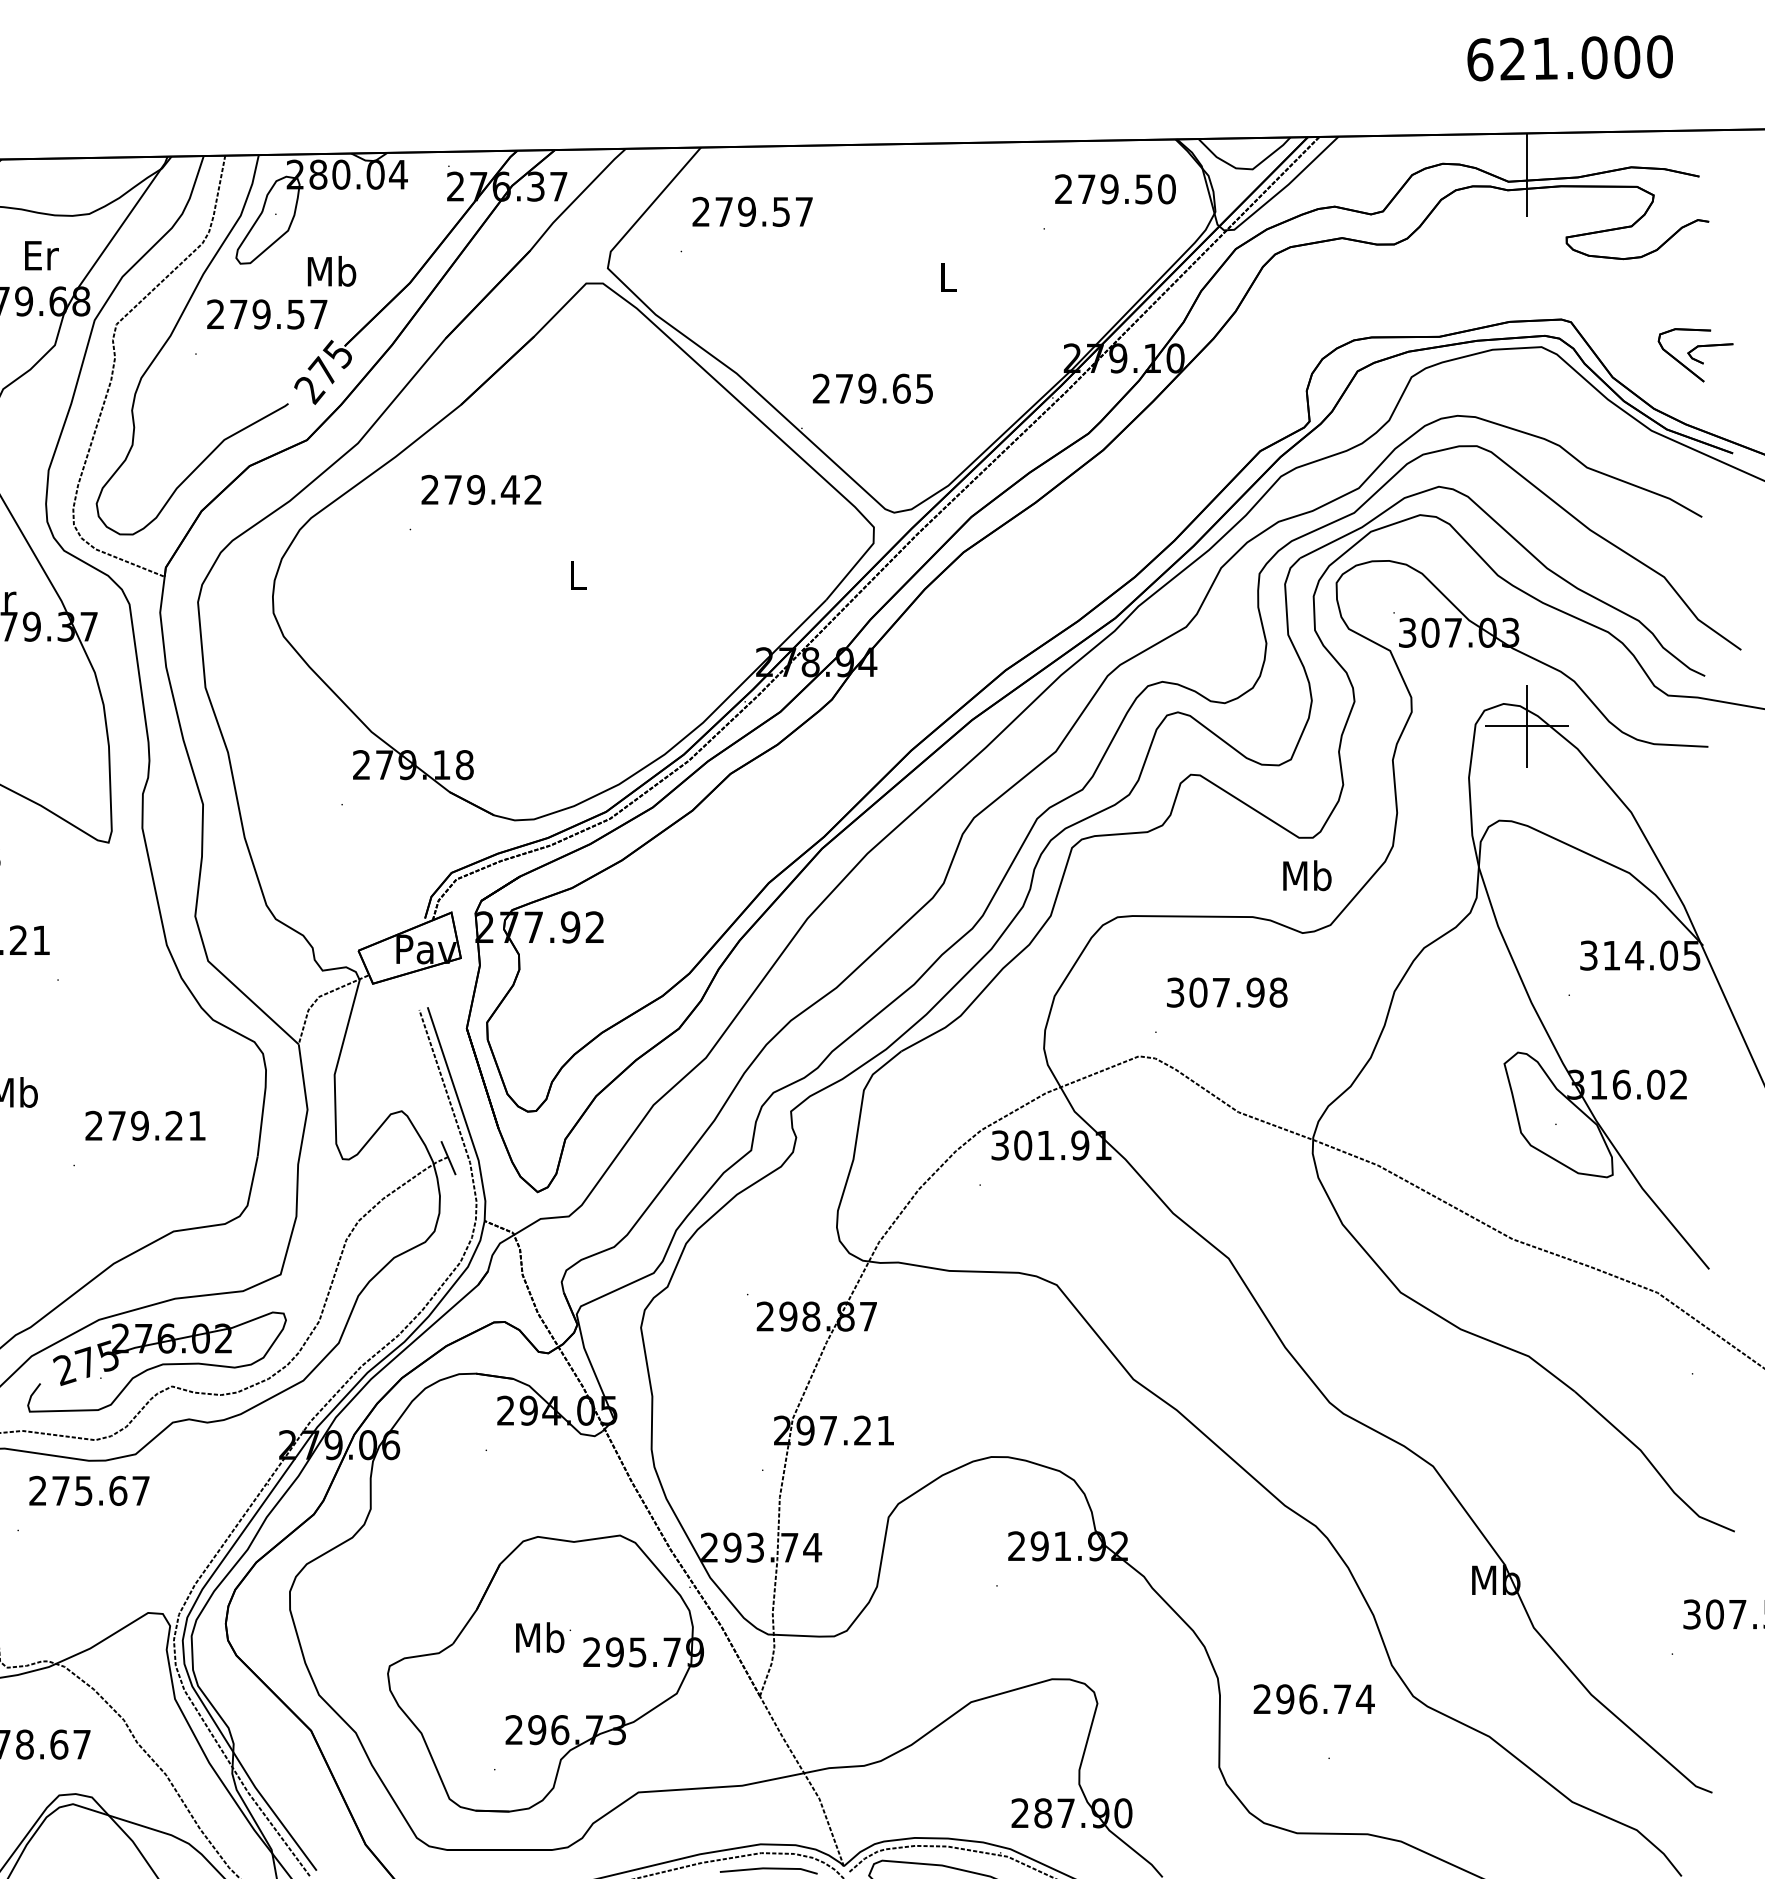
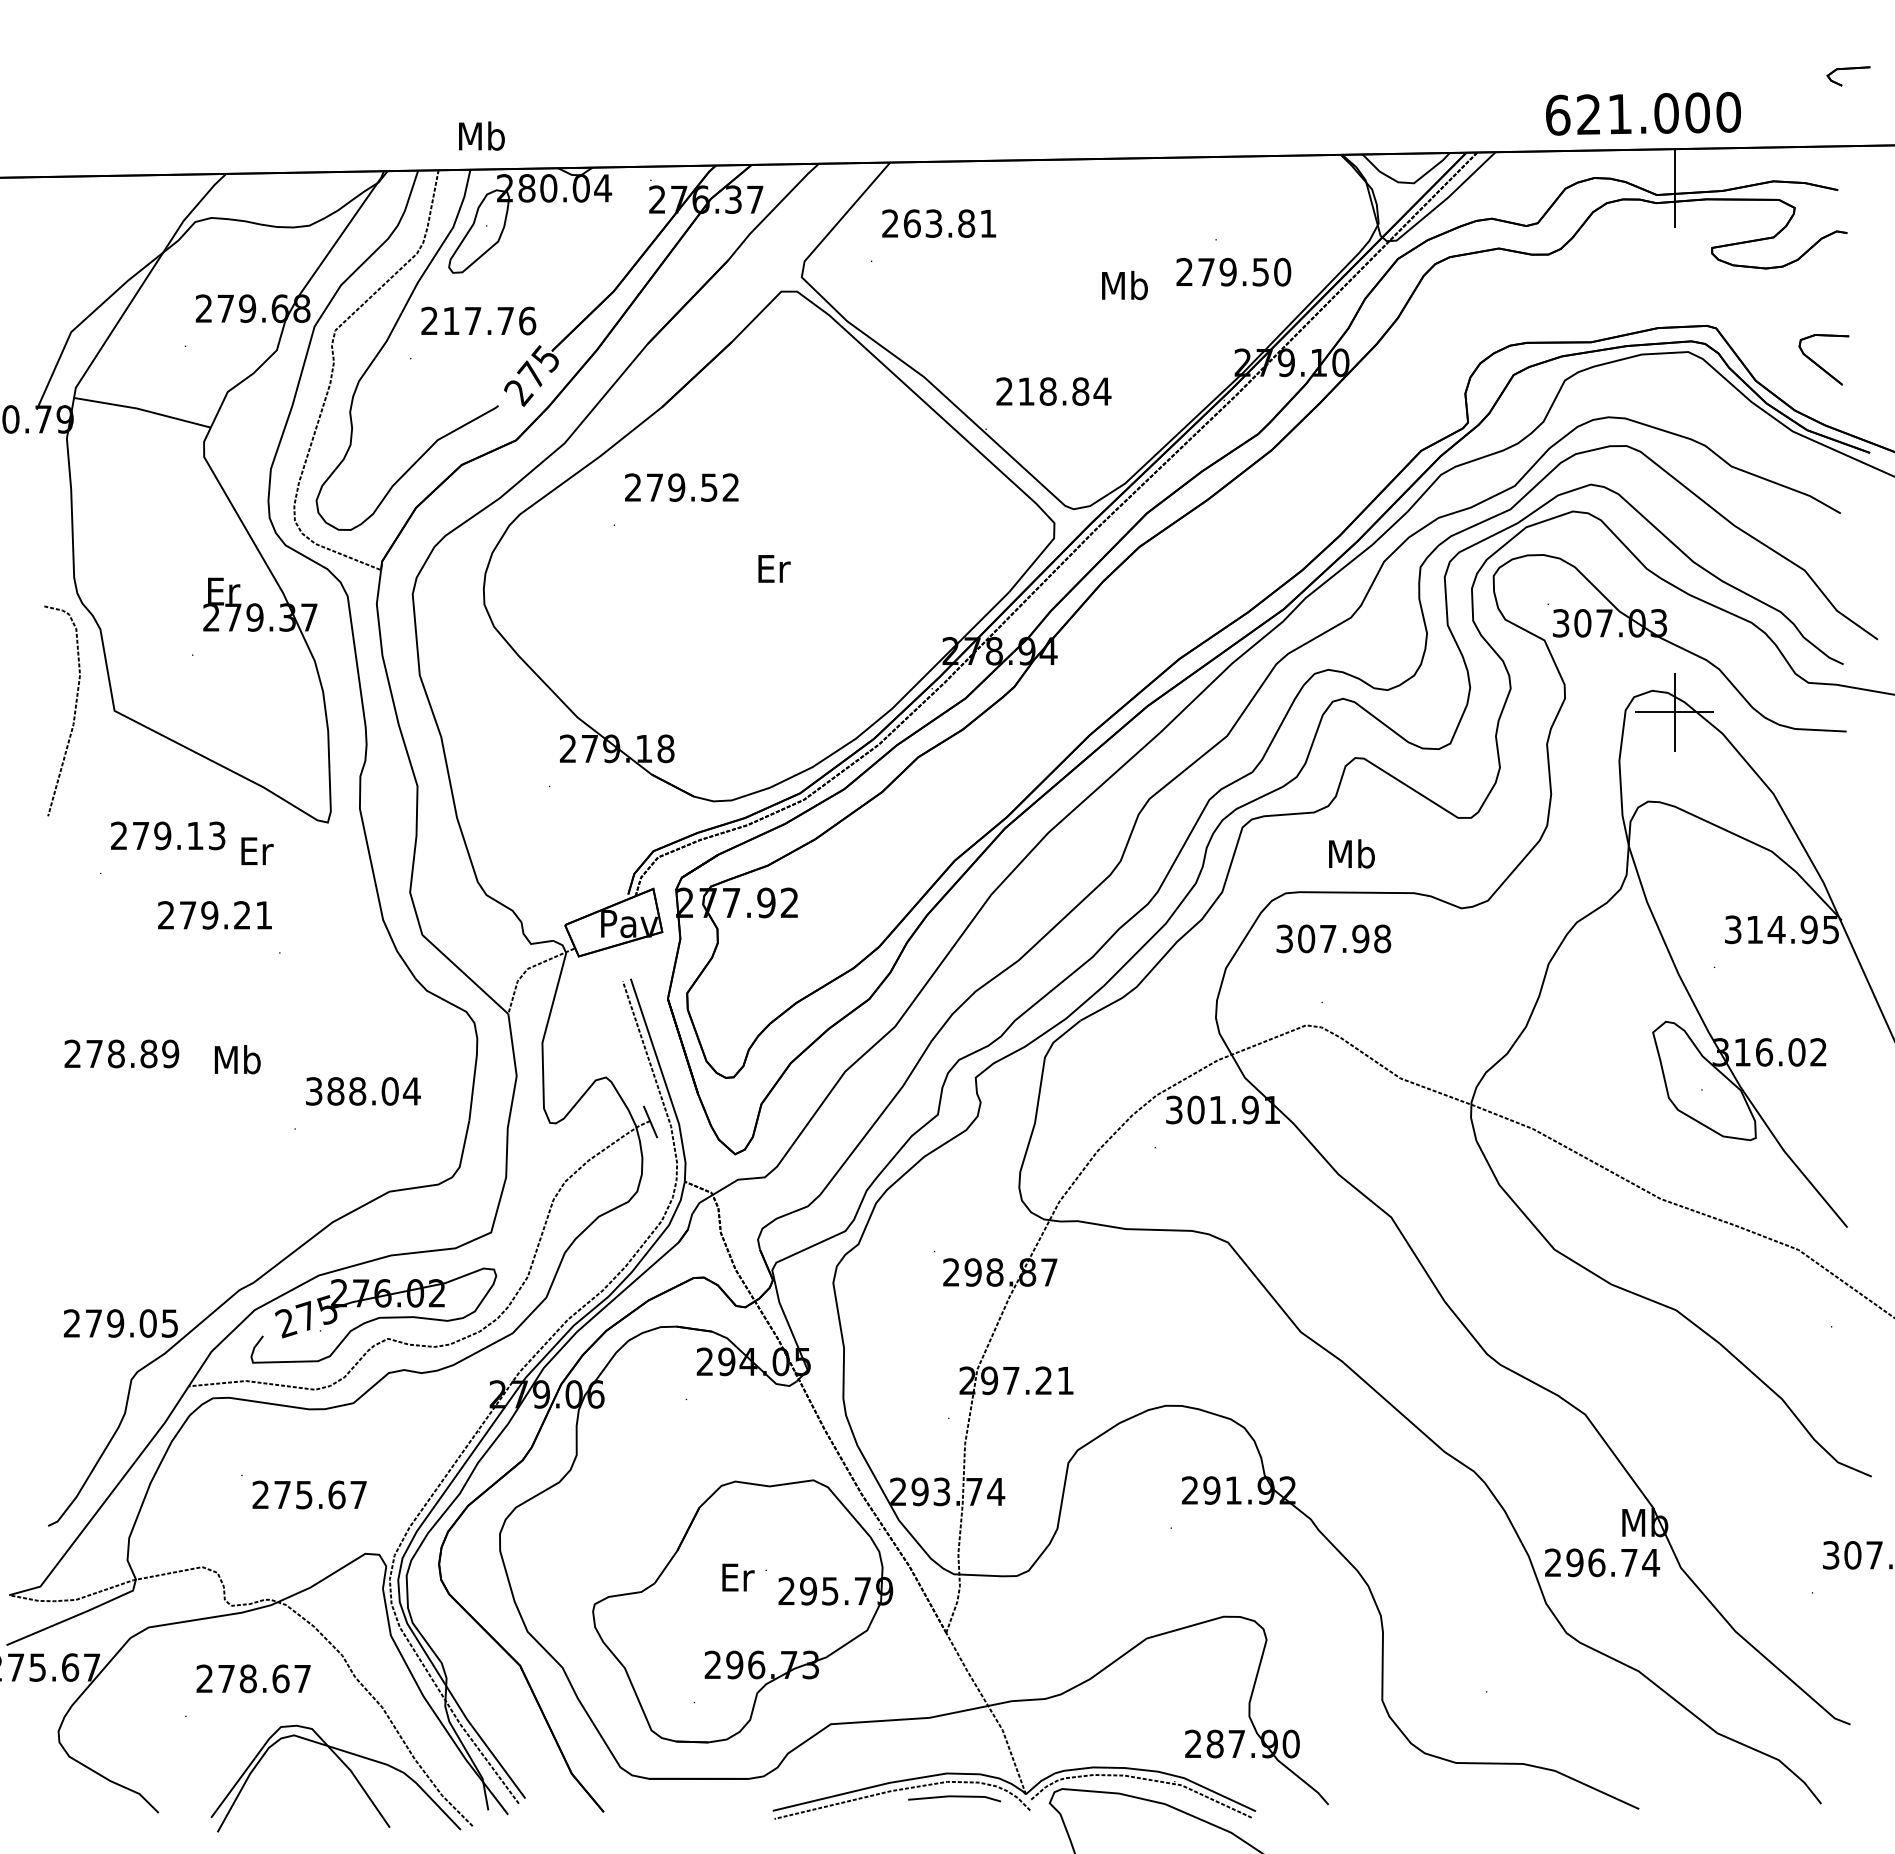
text: (1570, 57) -> (1643, 113), moved
text: (1115, 189) -> (1233, 272), moved
text: (763, 211) -> (949, 223), 279.57 -> 263.81
text: (41, 255) -> (257, 851), moved
text: (331, 270) -> (481, 135), moved
text: (947, 277) -> (1124, 285), L -> Mb
text: (278, 313) -> (489, 320), 279.57 -> 217.76
part: (1710, 346) -> (1848, 69), moved
text: (884, 388) -> (1064, 391), 279.65 -> 218.84
text: (510, 489) -> (709, 487), 279.42 -> 279.52
text: (579, 575) -> (774, 568), L -> Er
text: (1306, 875) -> (1351, 853), moved
text: (1668, 955) -> (1808, 929), 314.05 -> 314.95
text: (1226, 992) -> (1333, 938), moved
text: (145, 1125) -> (362, 1091), 279.21 -> 388.04
text: (89, 1490) -> (309, 1494), moved
text: (540, 1636) -> (737, 1576), Mb -> Er
text: (1314, 1698) -> (1602, 1562), moved

